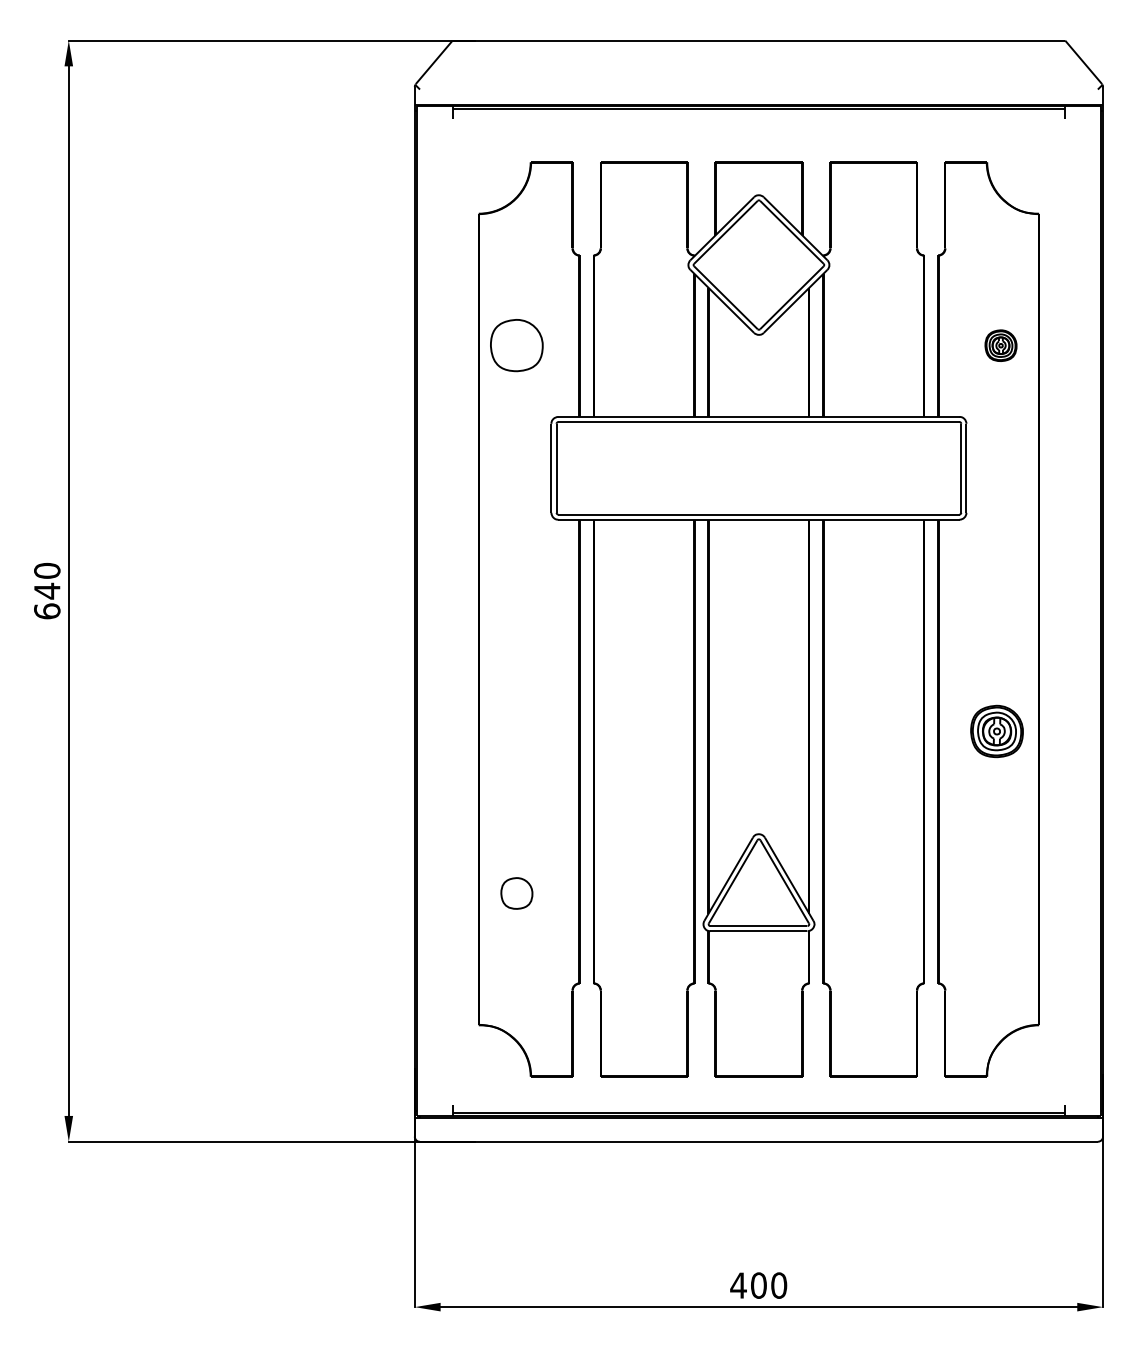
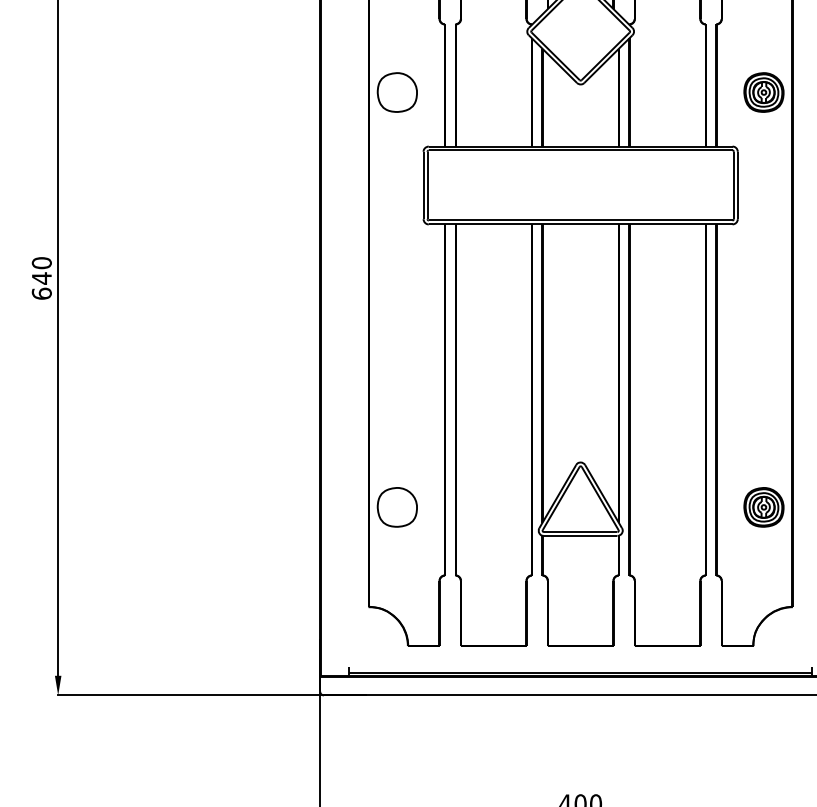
part: (1000, 345) -> (763, 92), size x1.67
part: (996, 731) -> (763, 507), moved
part: (516, 893) -> (397, 507), size x1.67

